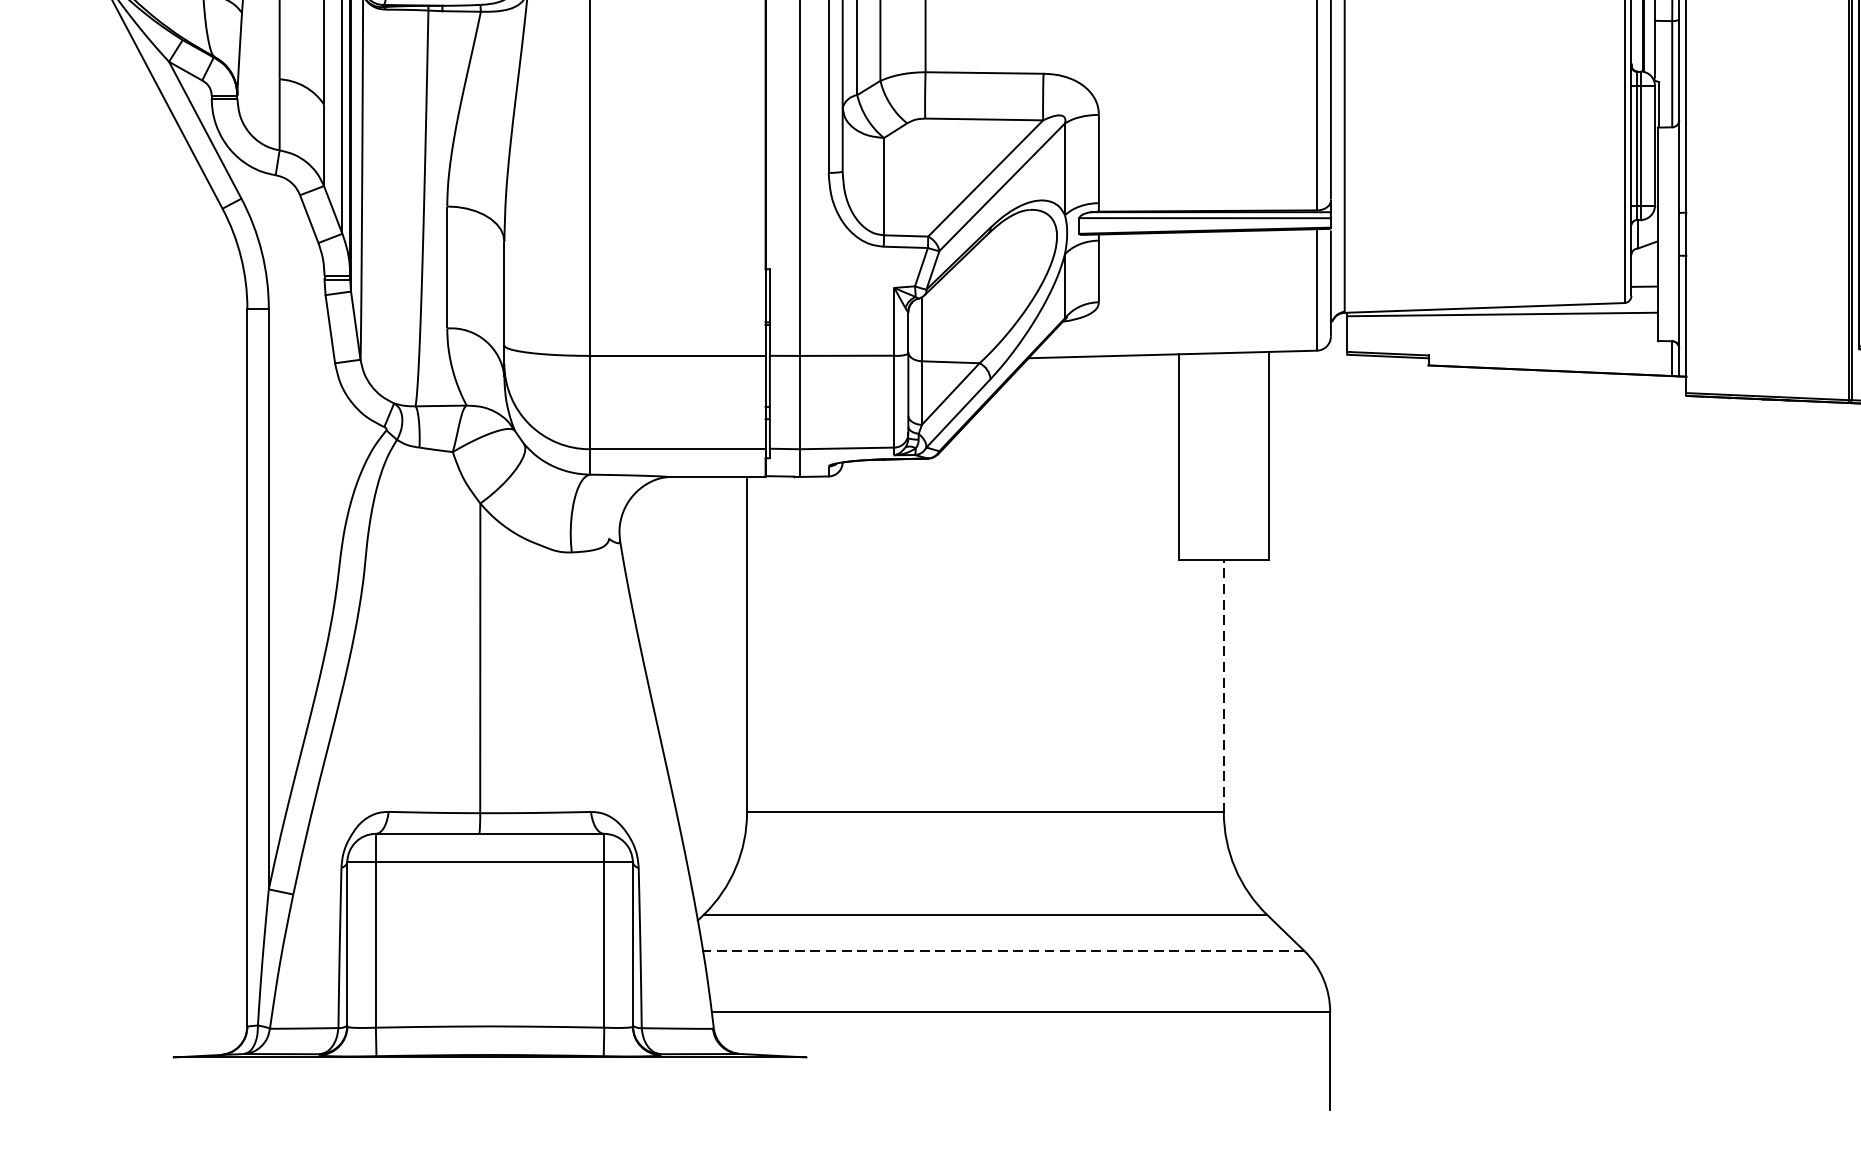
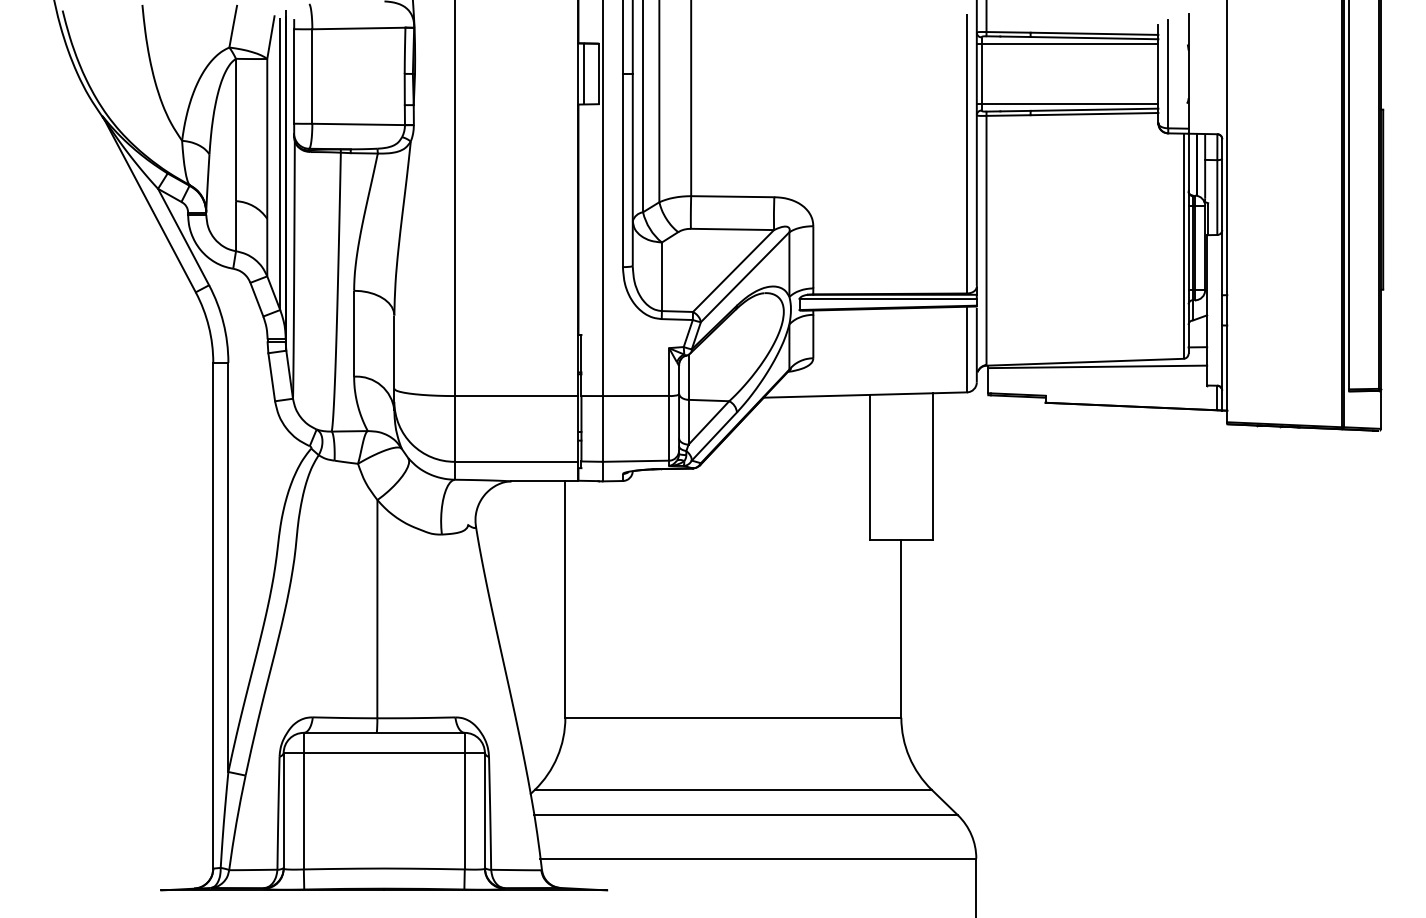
line: (1224, 685) -> (901, 628), dashed -> solid
line: (1002, 951) -> (745, 815), dashed -> solid

